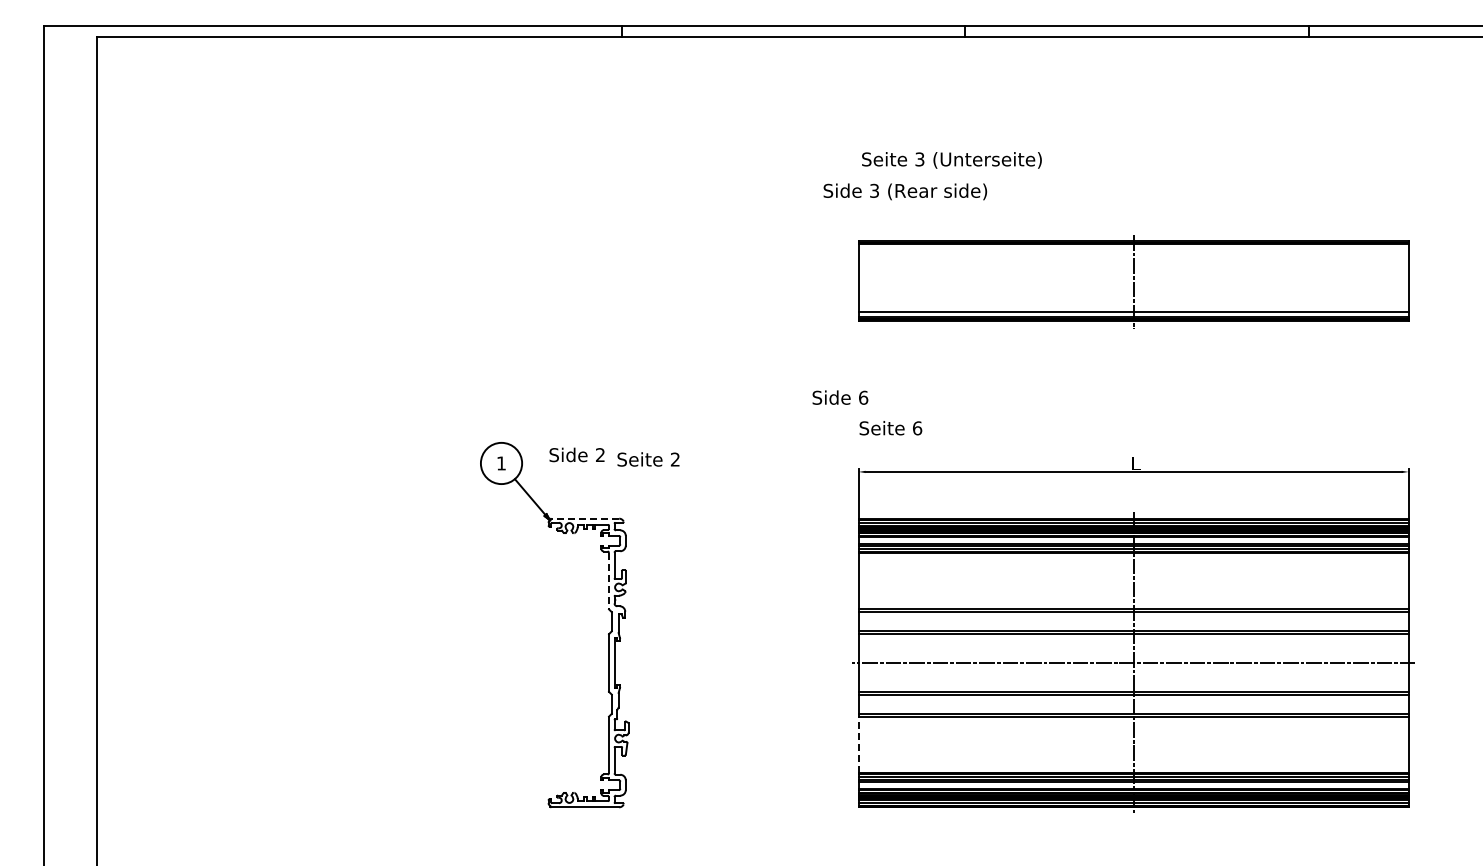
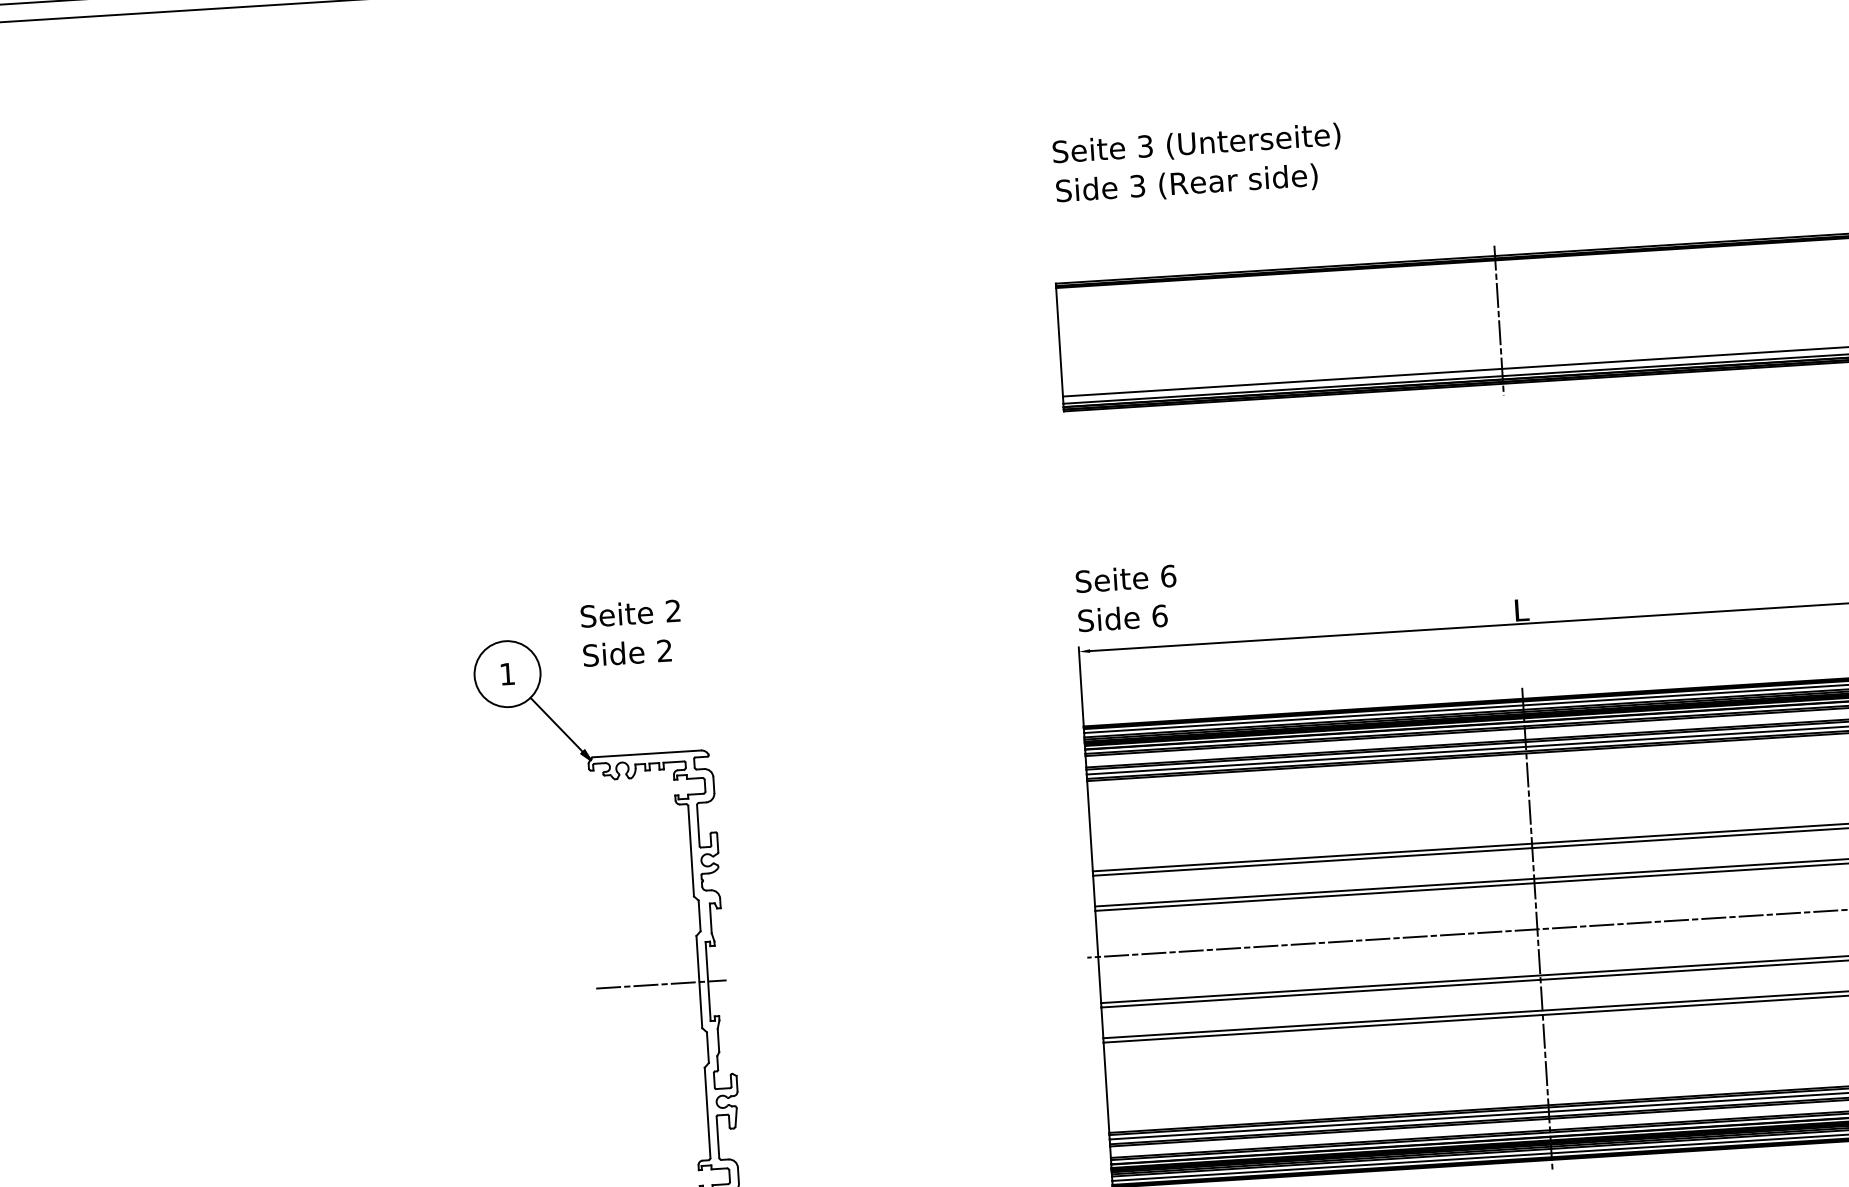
text: (905, 191) -> (1187, 183), moved
text: (840, 397) -> (1123, 617), moved
text: (648, 459) -> (630, 613), moved
line: (585, 518) -> (647, 753), dashed -> solid
line: (609, 581) -> (691, 851), dashed -> solid
line: (585, 663) -> (661, 985), added
line: (858, 744) -> (1106, 1087), dashed -> solid

